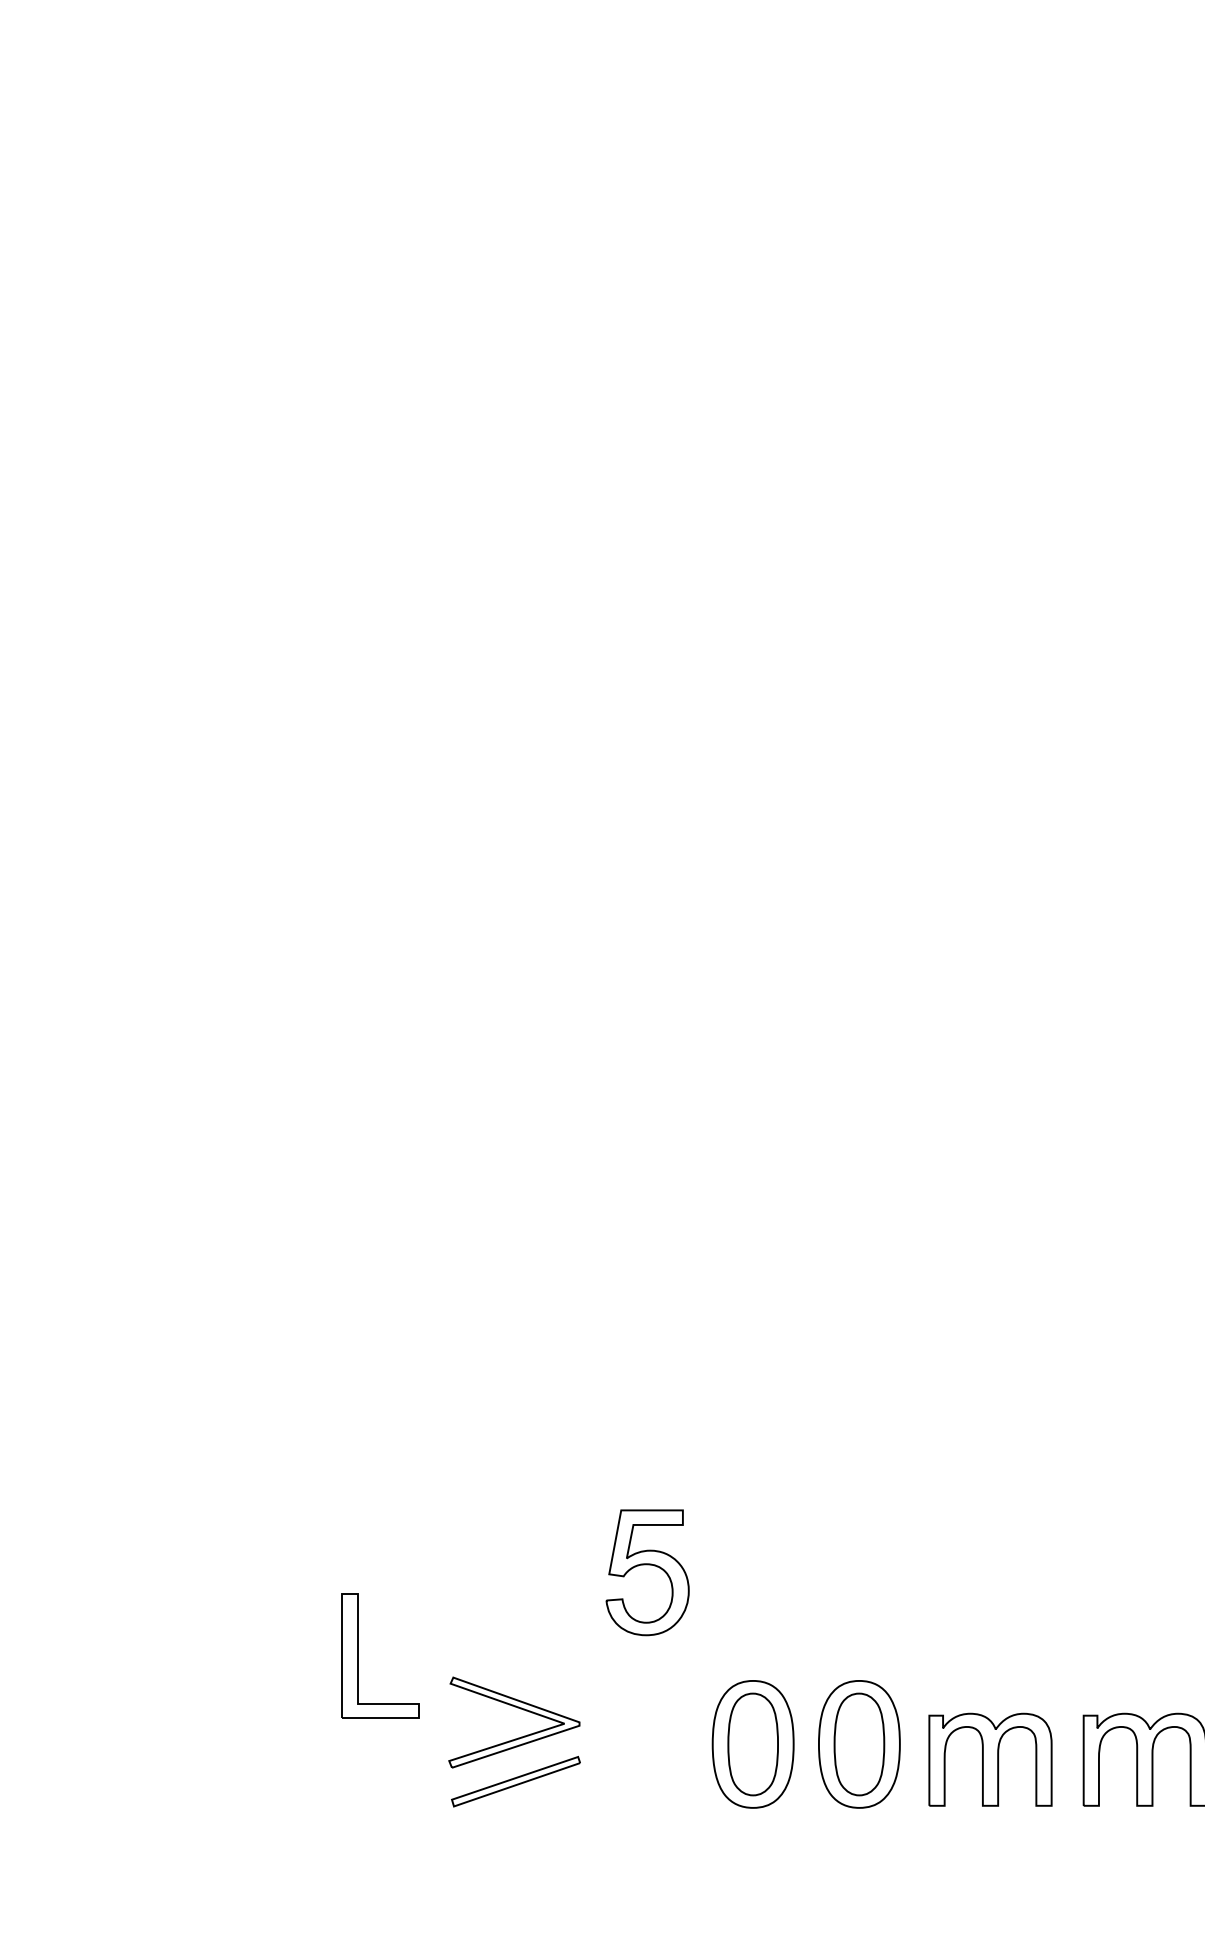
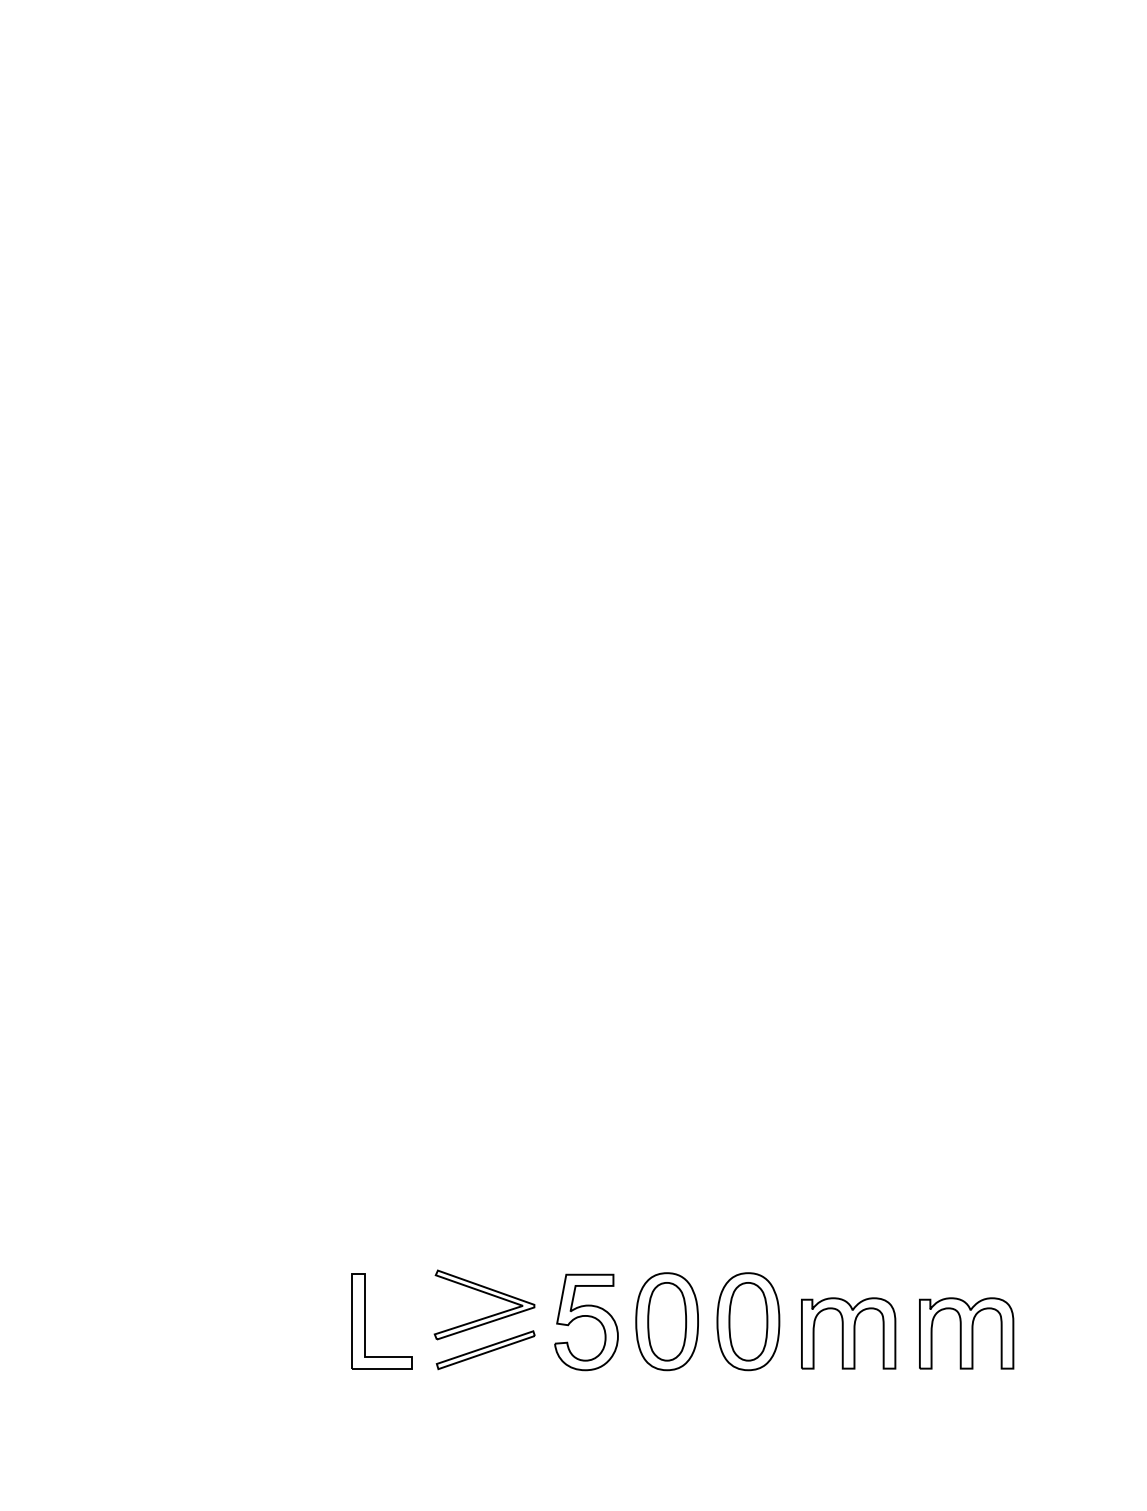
part: (647, 1572) -> (586, 1322), moved
part: (358, 1656) -> (365, 1321), moved

